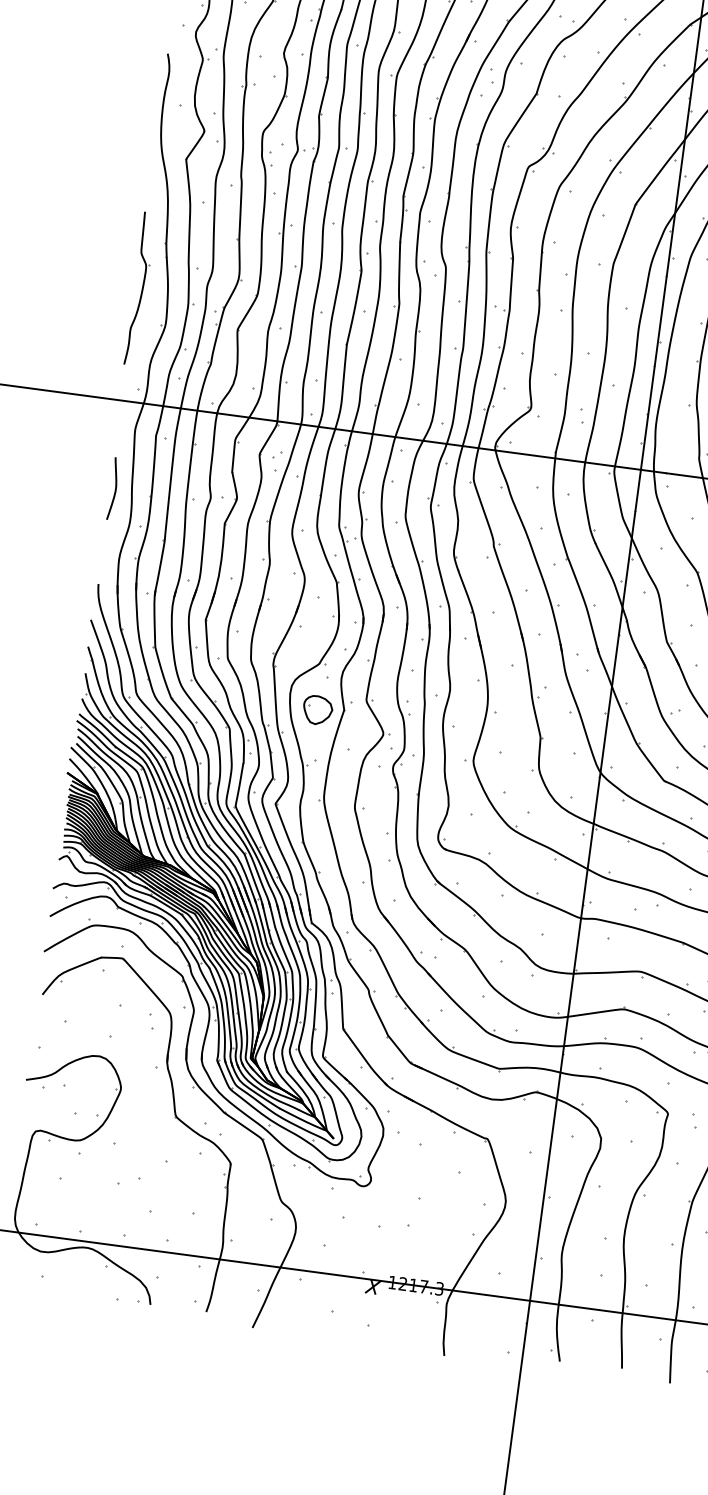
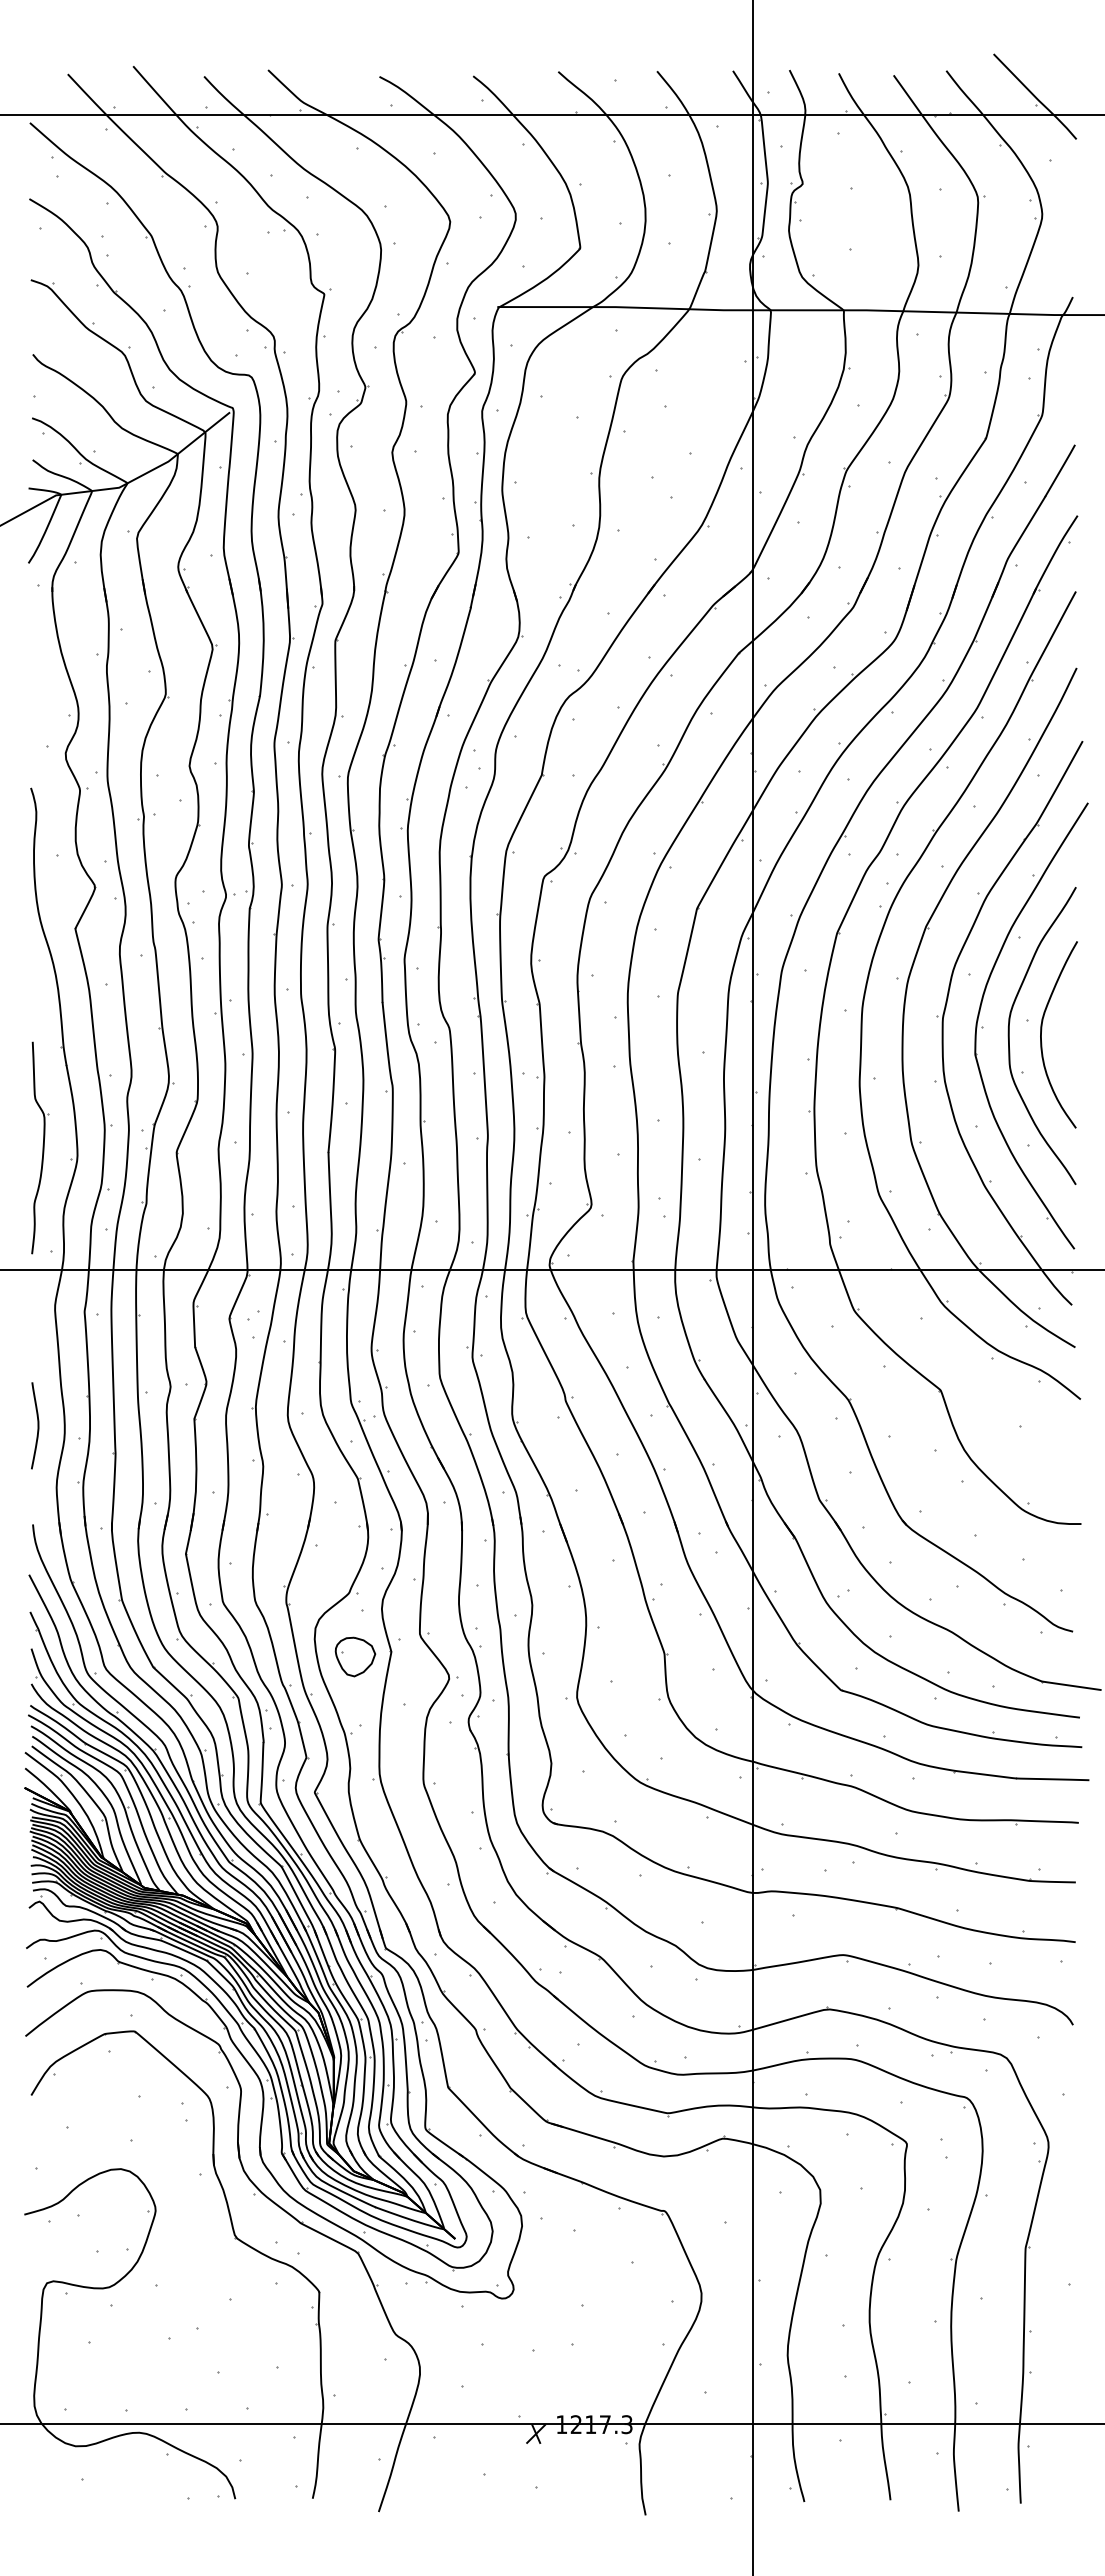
part: (140, 288) -> (40, 1147), moved
curve: (115, 488) -> (37, 1425), moved

